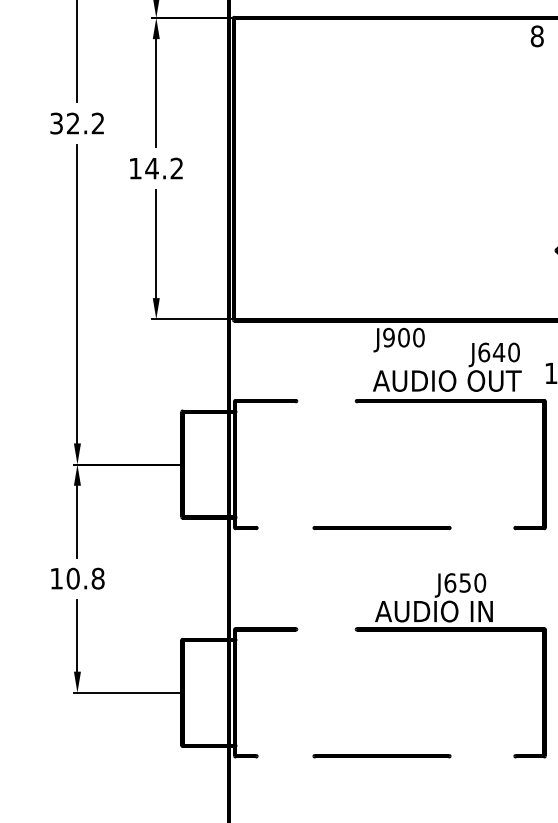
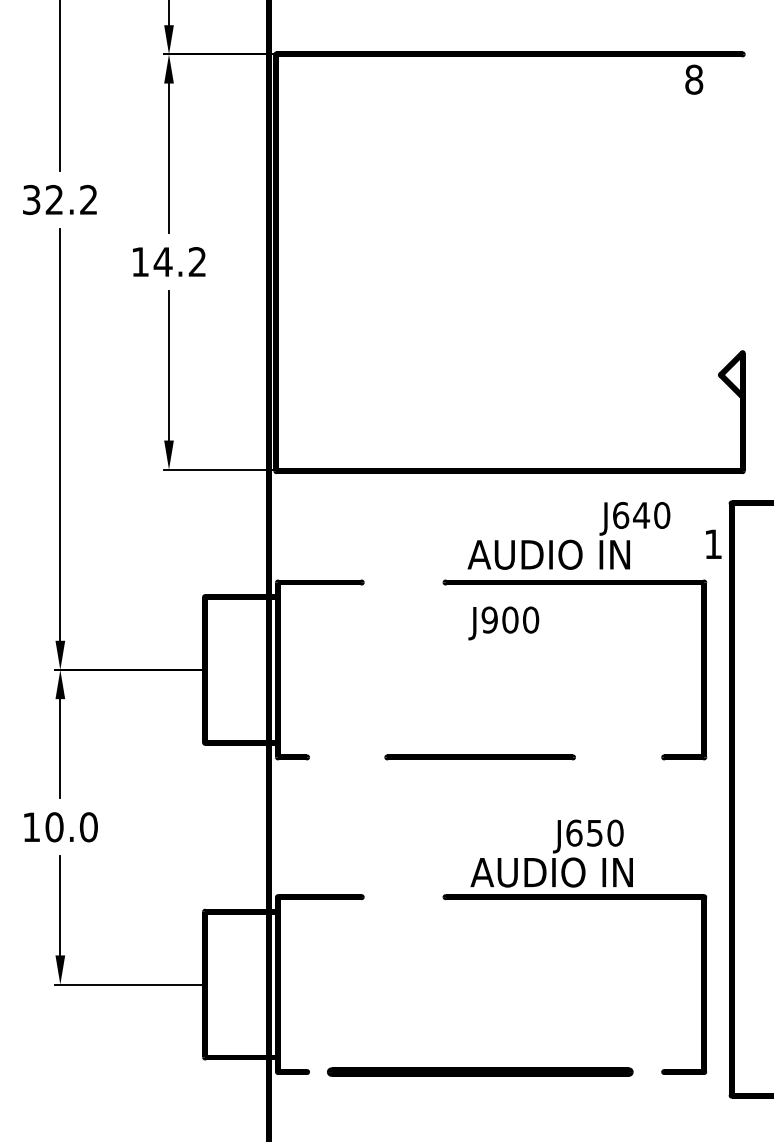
text: (398, 340) -> (503, 623), moved
text: (494, 380) -> (635, 554), AUDIO OUT -> AUDIO IN
text: (97, 578) -> (88, 827), 10.8 -> 10.0
part: (381, 755) -> (479, 1071), size x1.6

